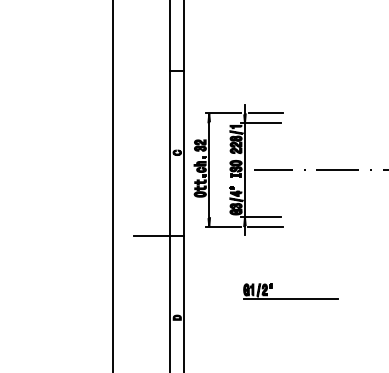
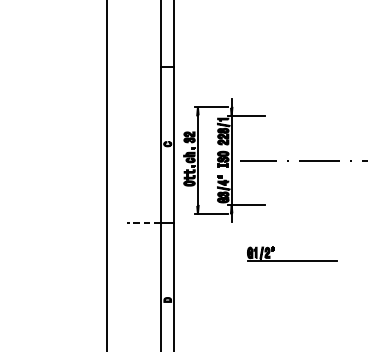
line: (265, 113) -> (251, 107), removed
line: (265, 227) -> (251, 214), removed
line: (151, 235) -> (143, 222), solid -> dashed
part: (290, 298) -> (291, 261), moved

